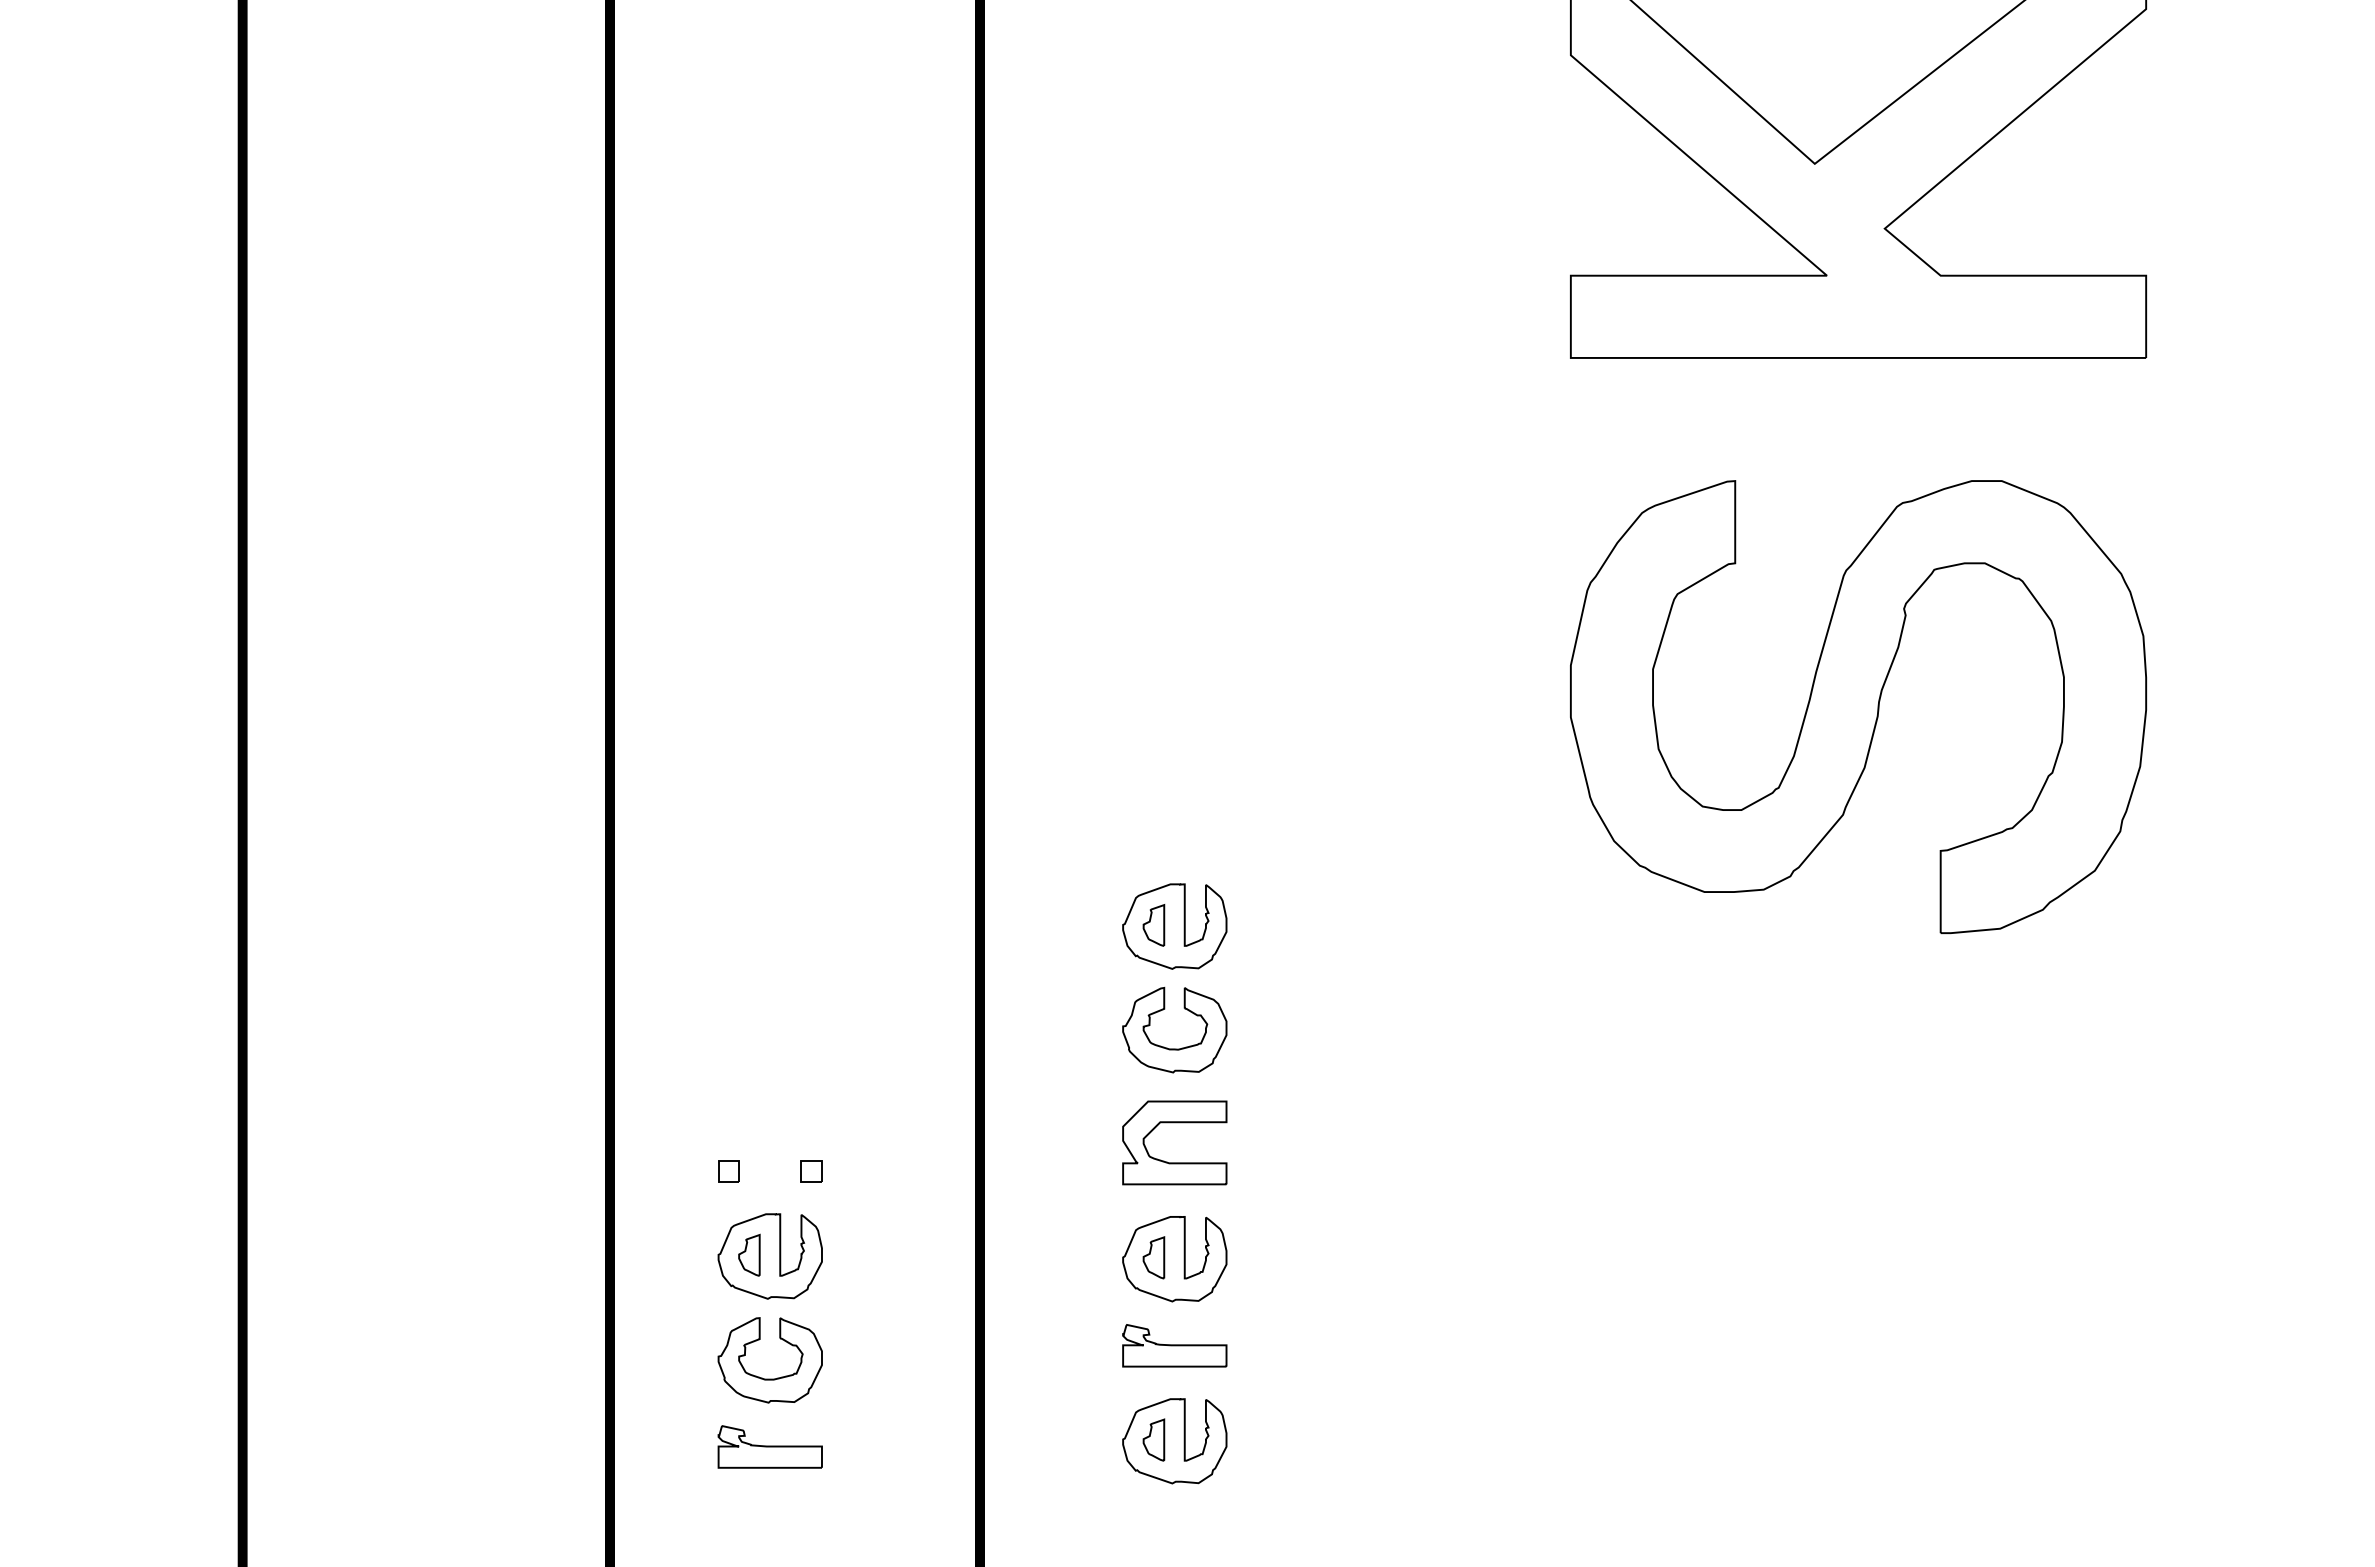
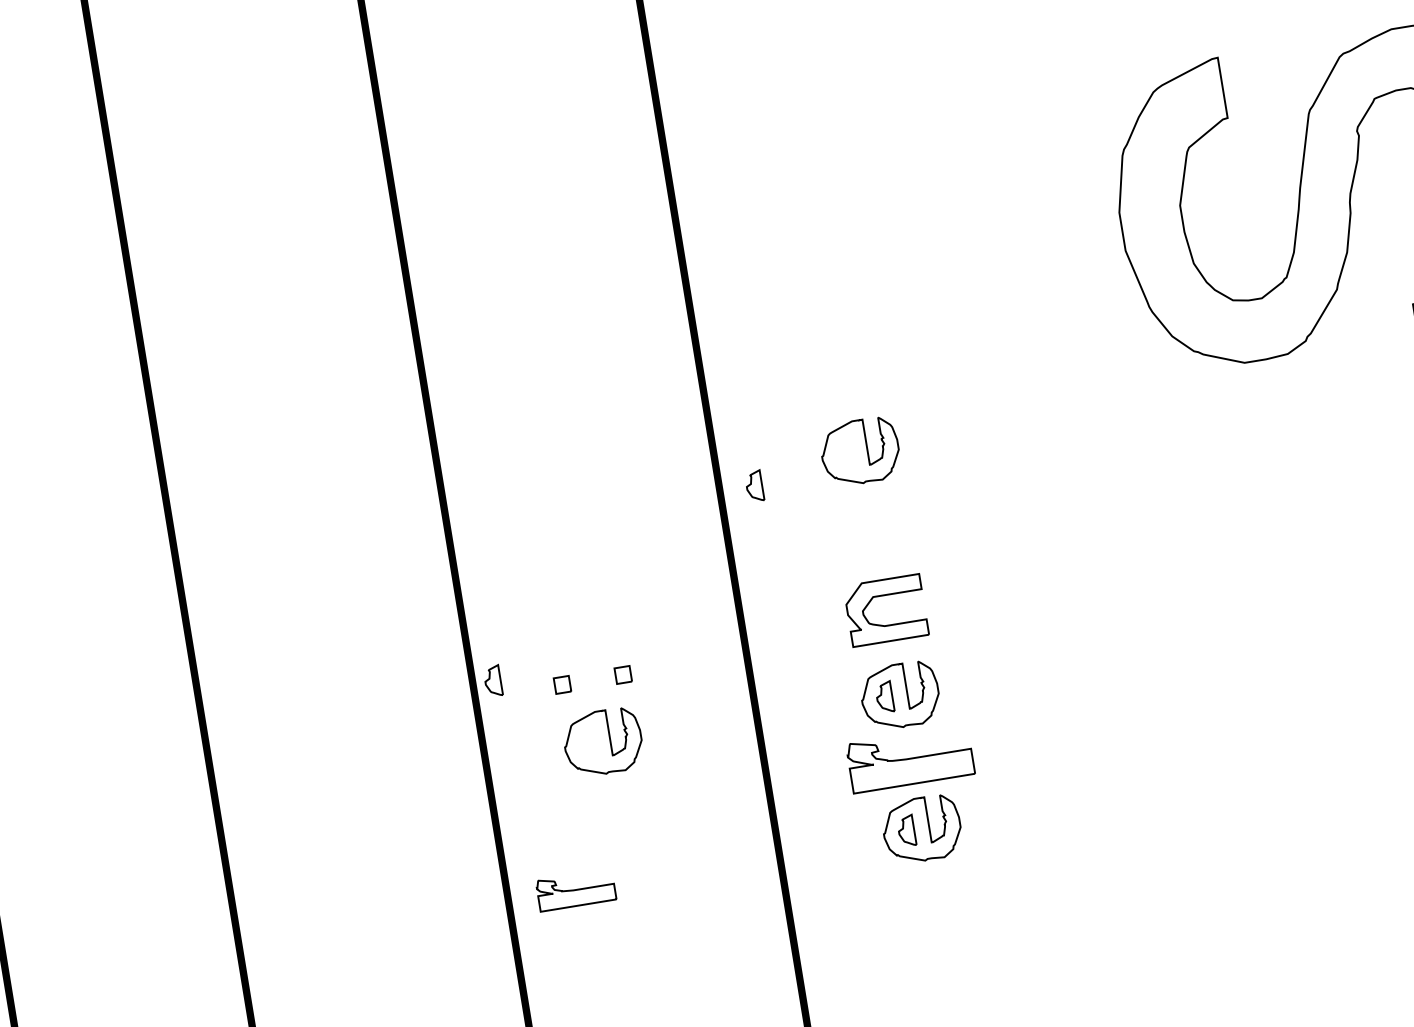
part: (1153, 925) -> (754, 486), moved
part: (1174, 1048) -> (874, 541), removed
part: (749, 1254) -> (493, 680), moved
part: (1174, 1345) -> (910, 759), size x1.6
part: (769, 1378) -> (617, 832), removed
part: (769, 1446) -> (575, 890), moved

